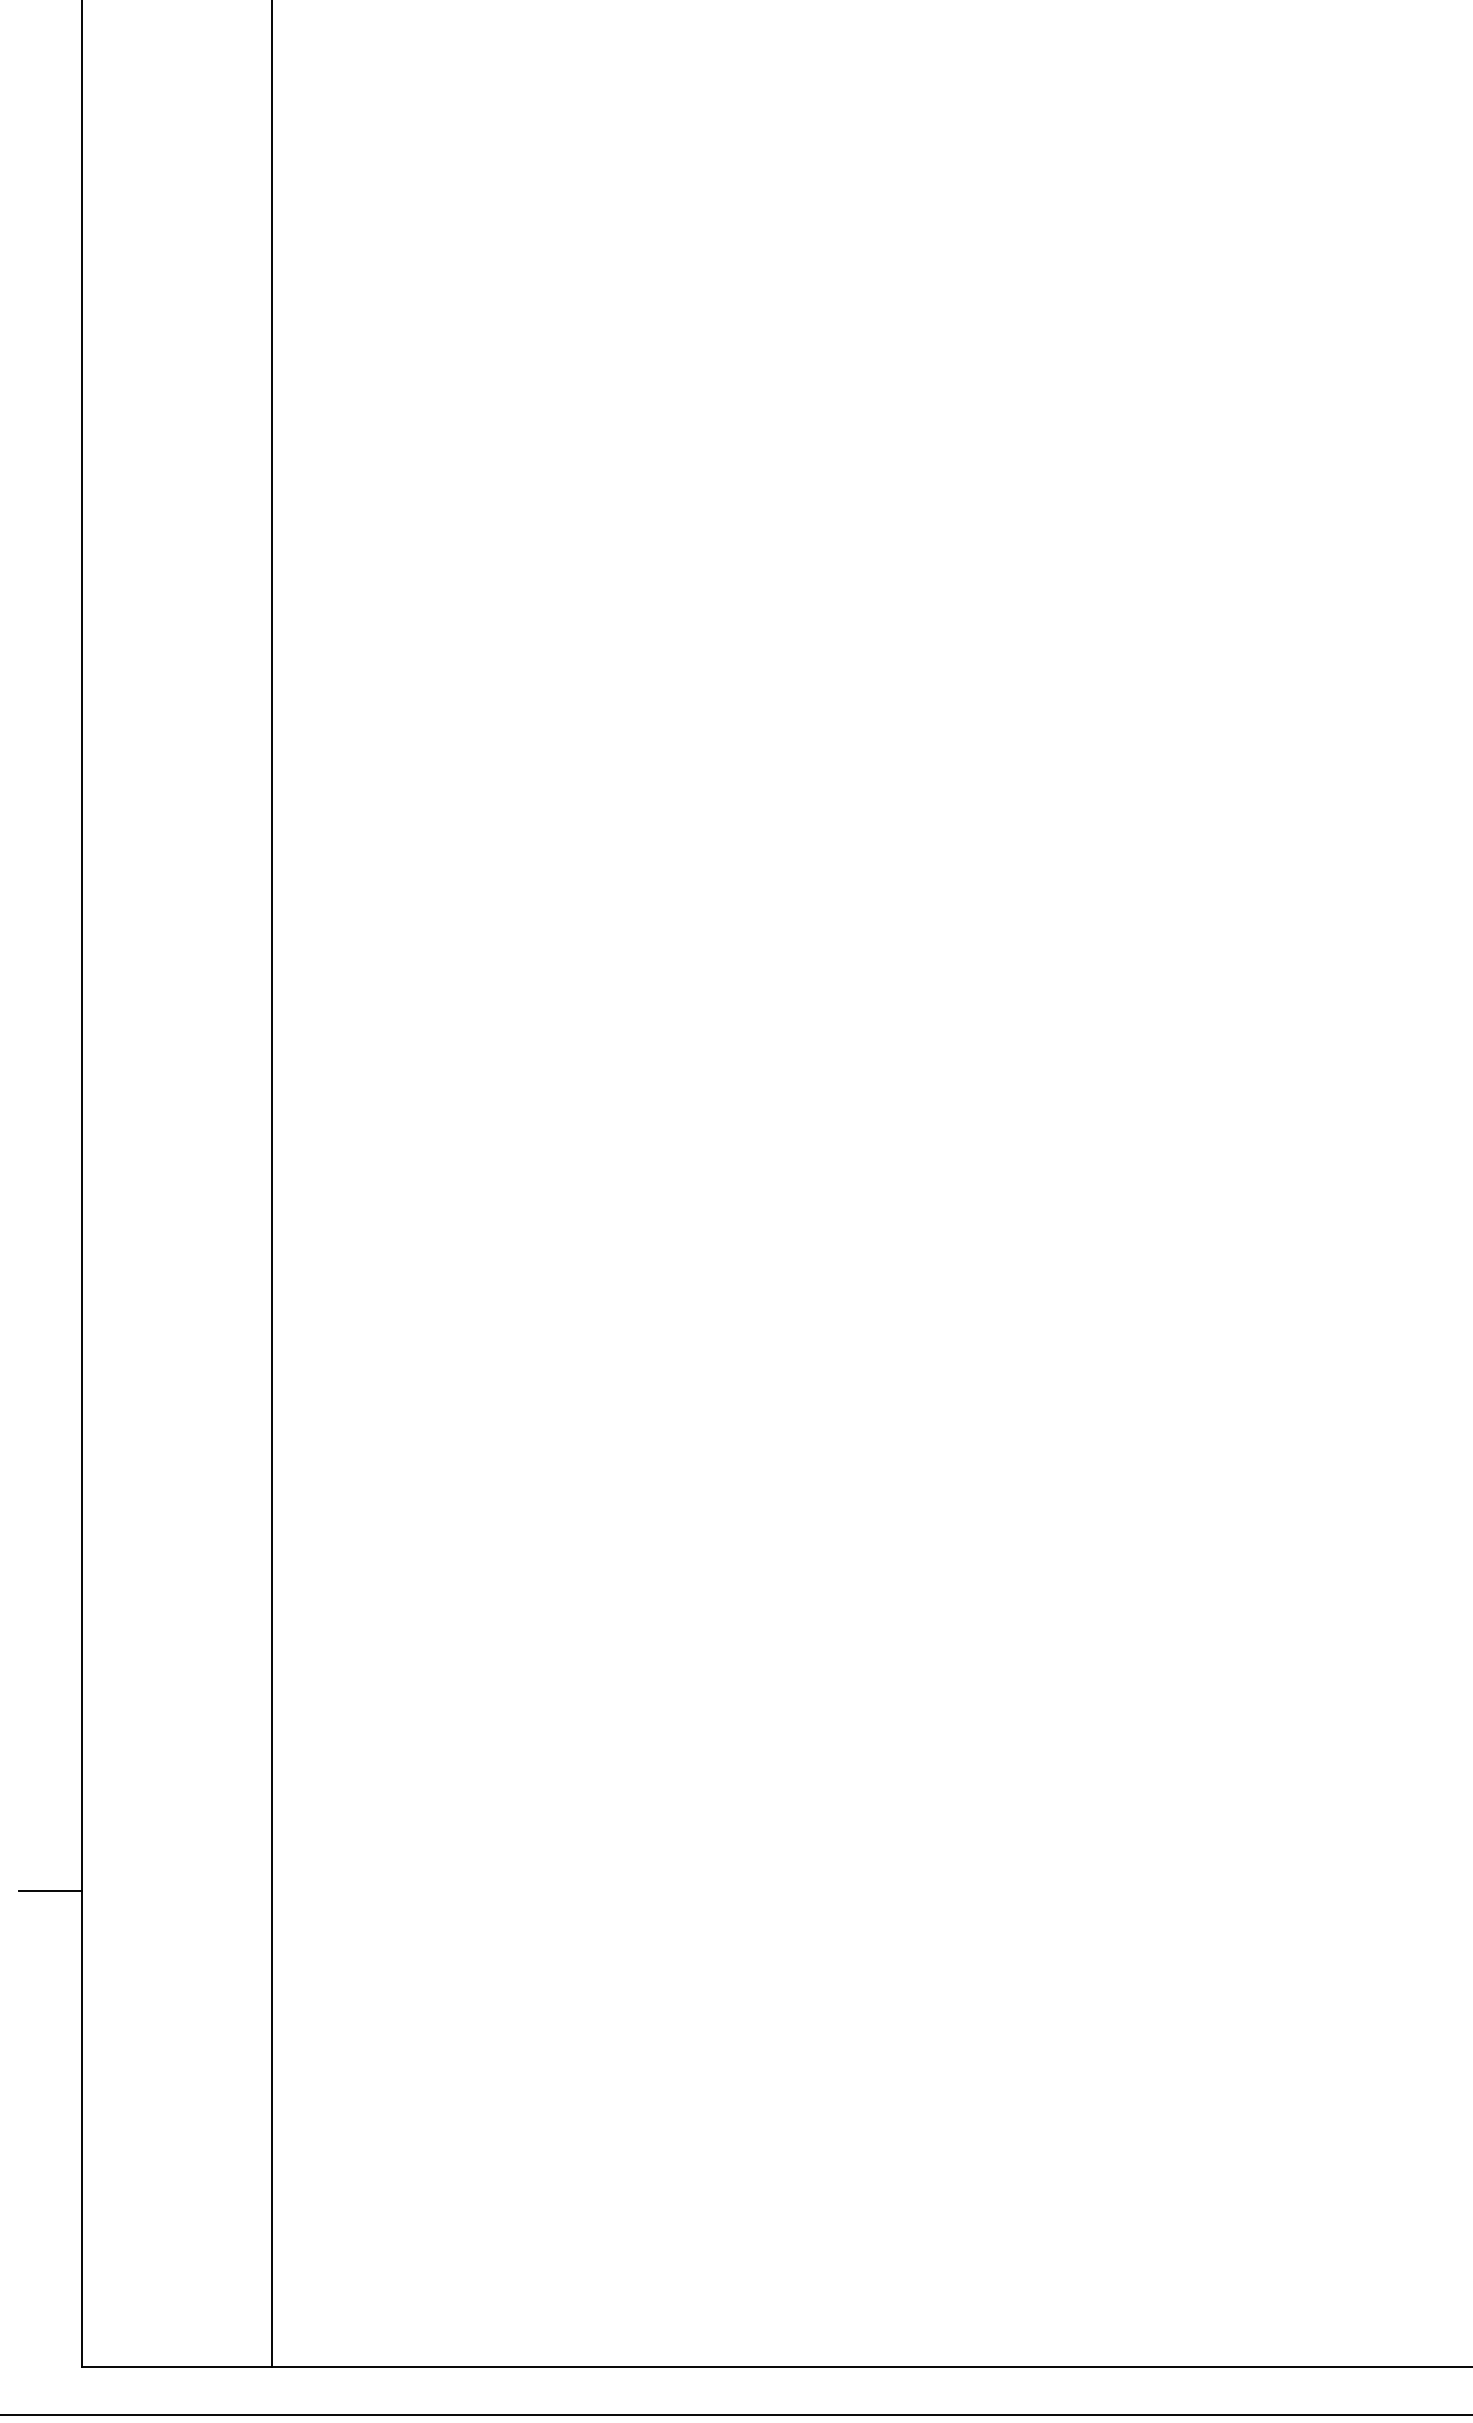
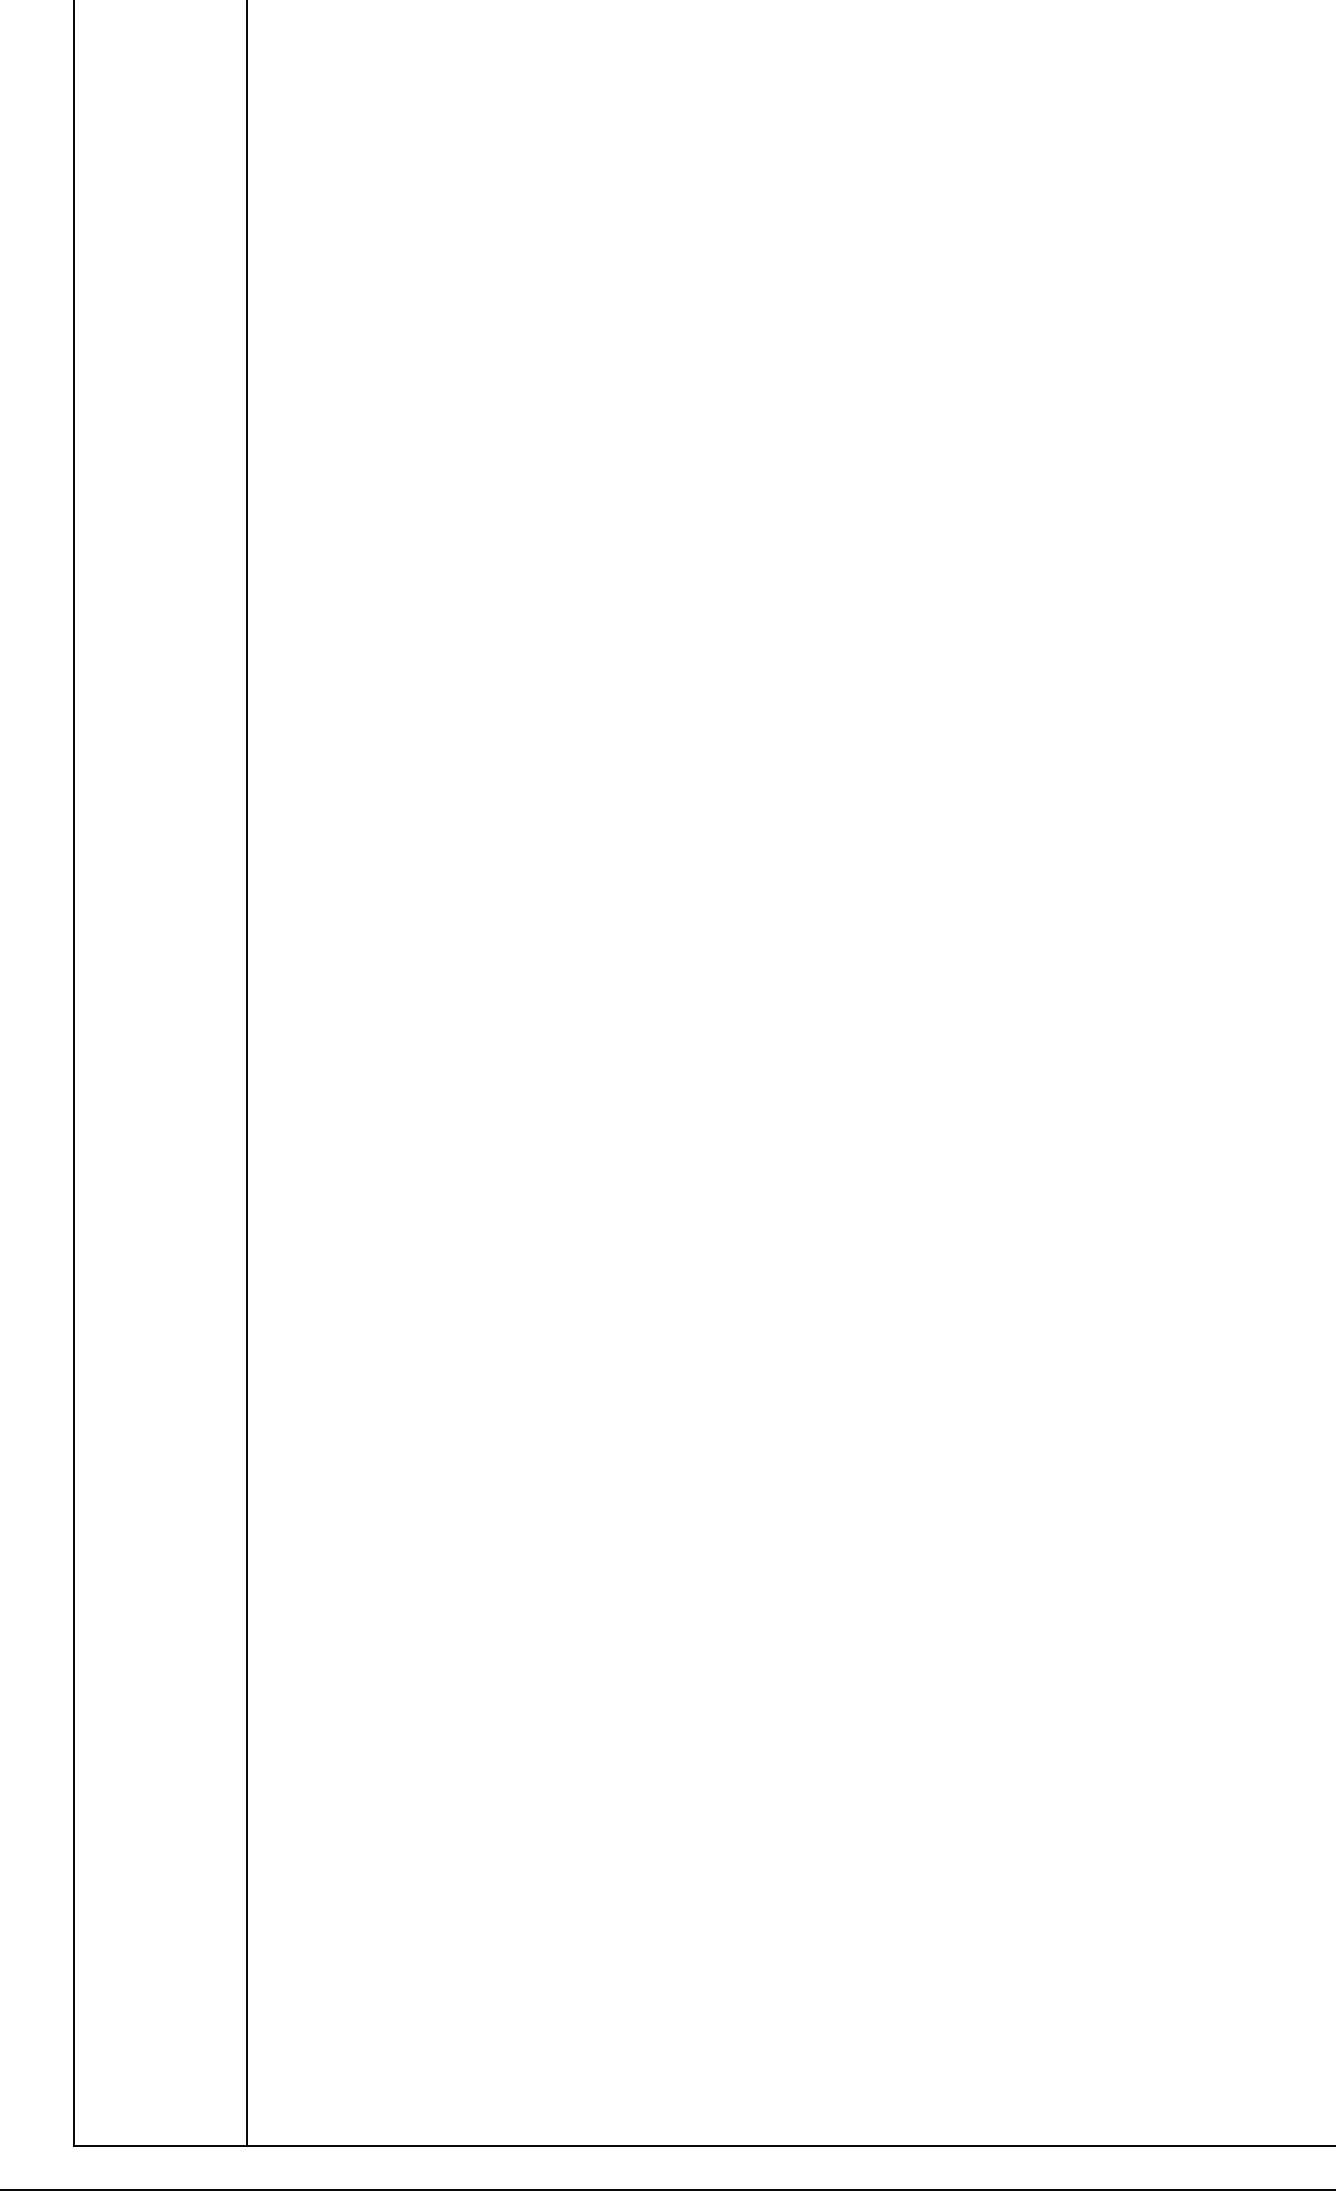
line: (49, 1890) -> (44, 1714), removed

